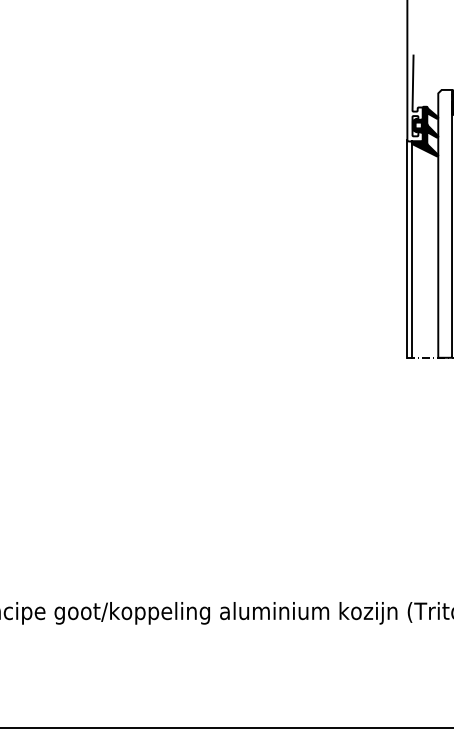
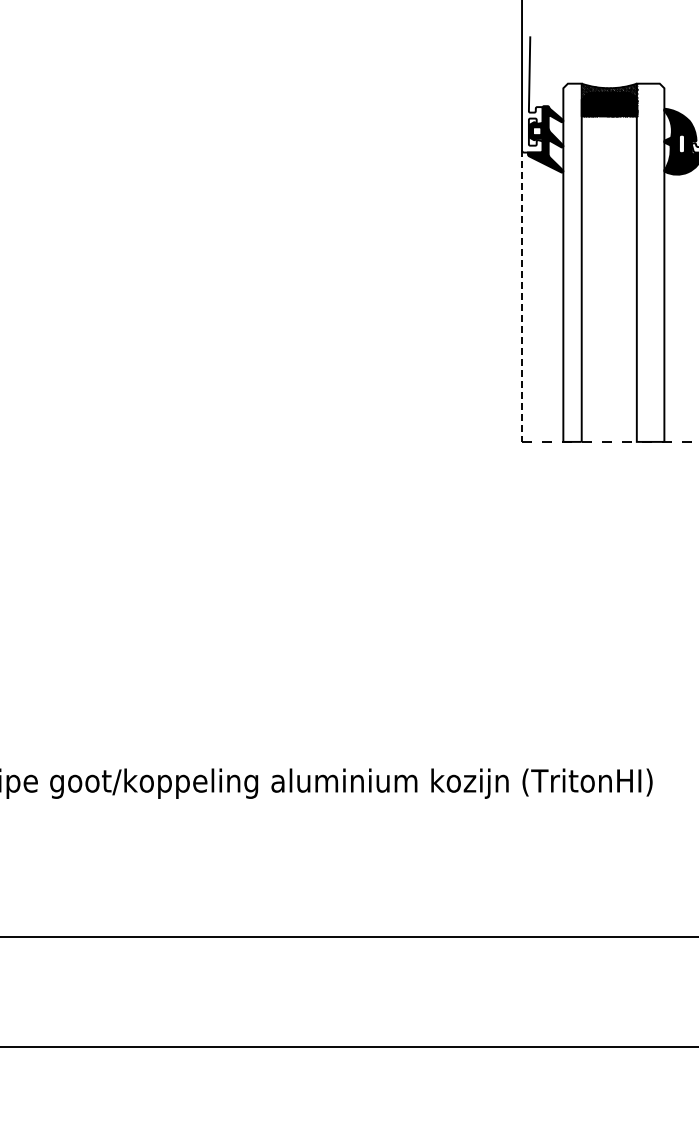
line: (407, 249) -> (522, 296), solid -> dashed
line: (412, 249) -> (528, 296), removed

